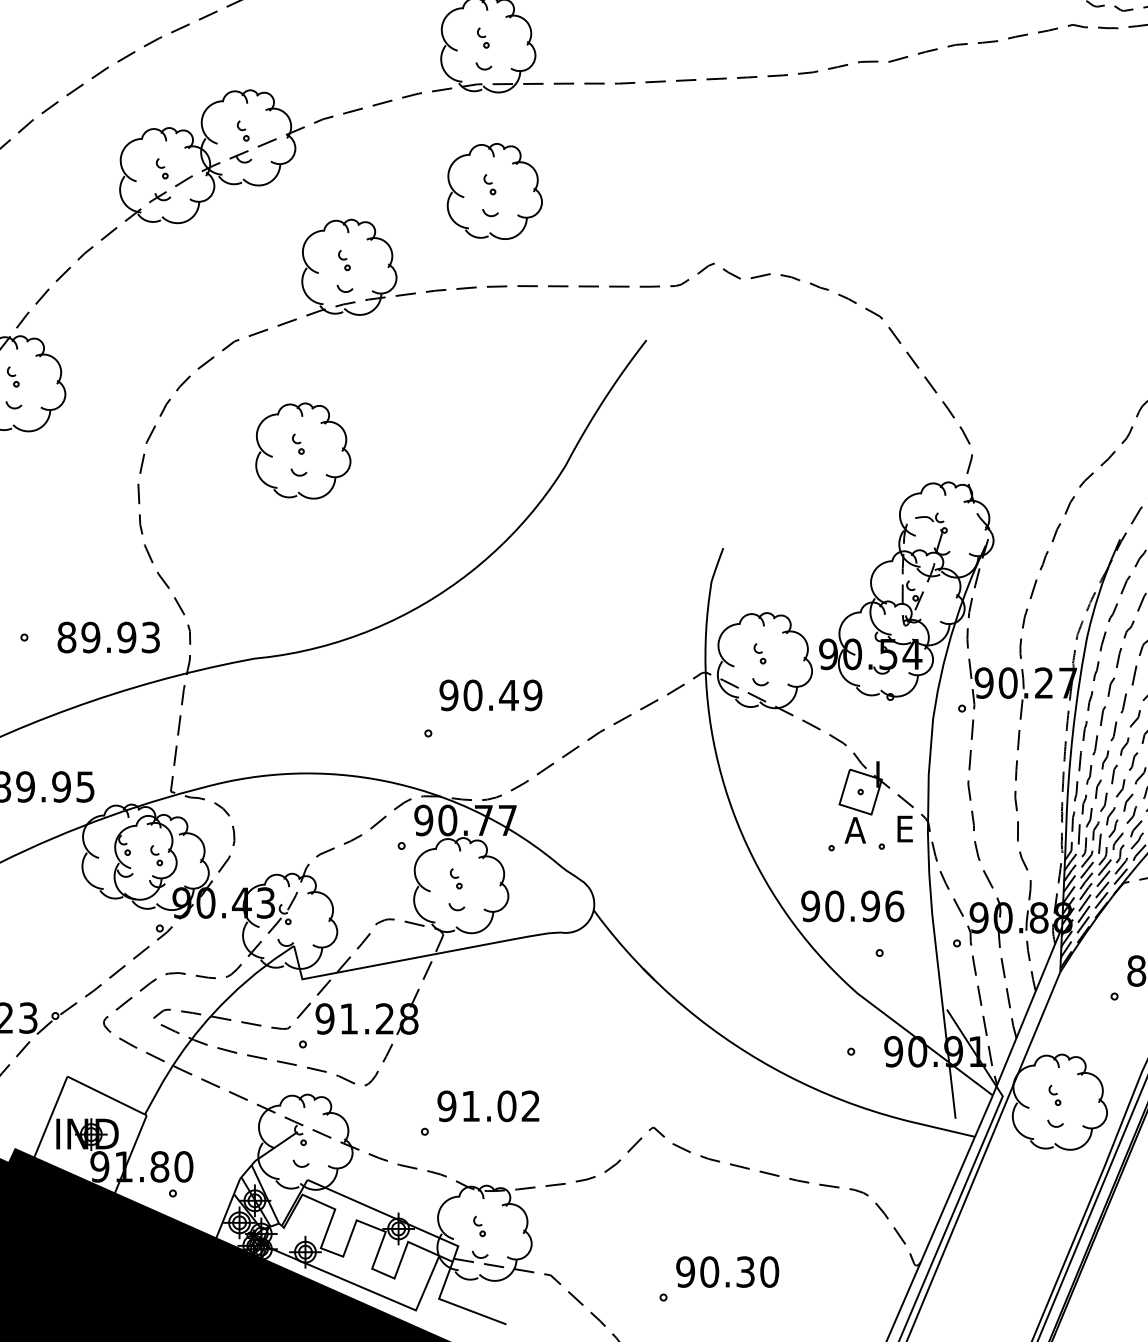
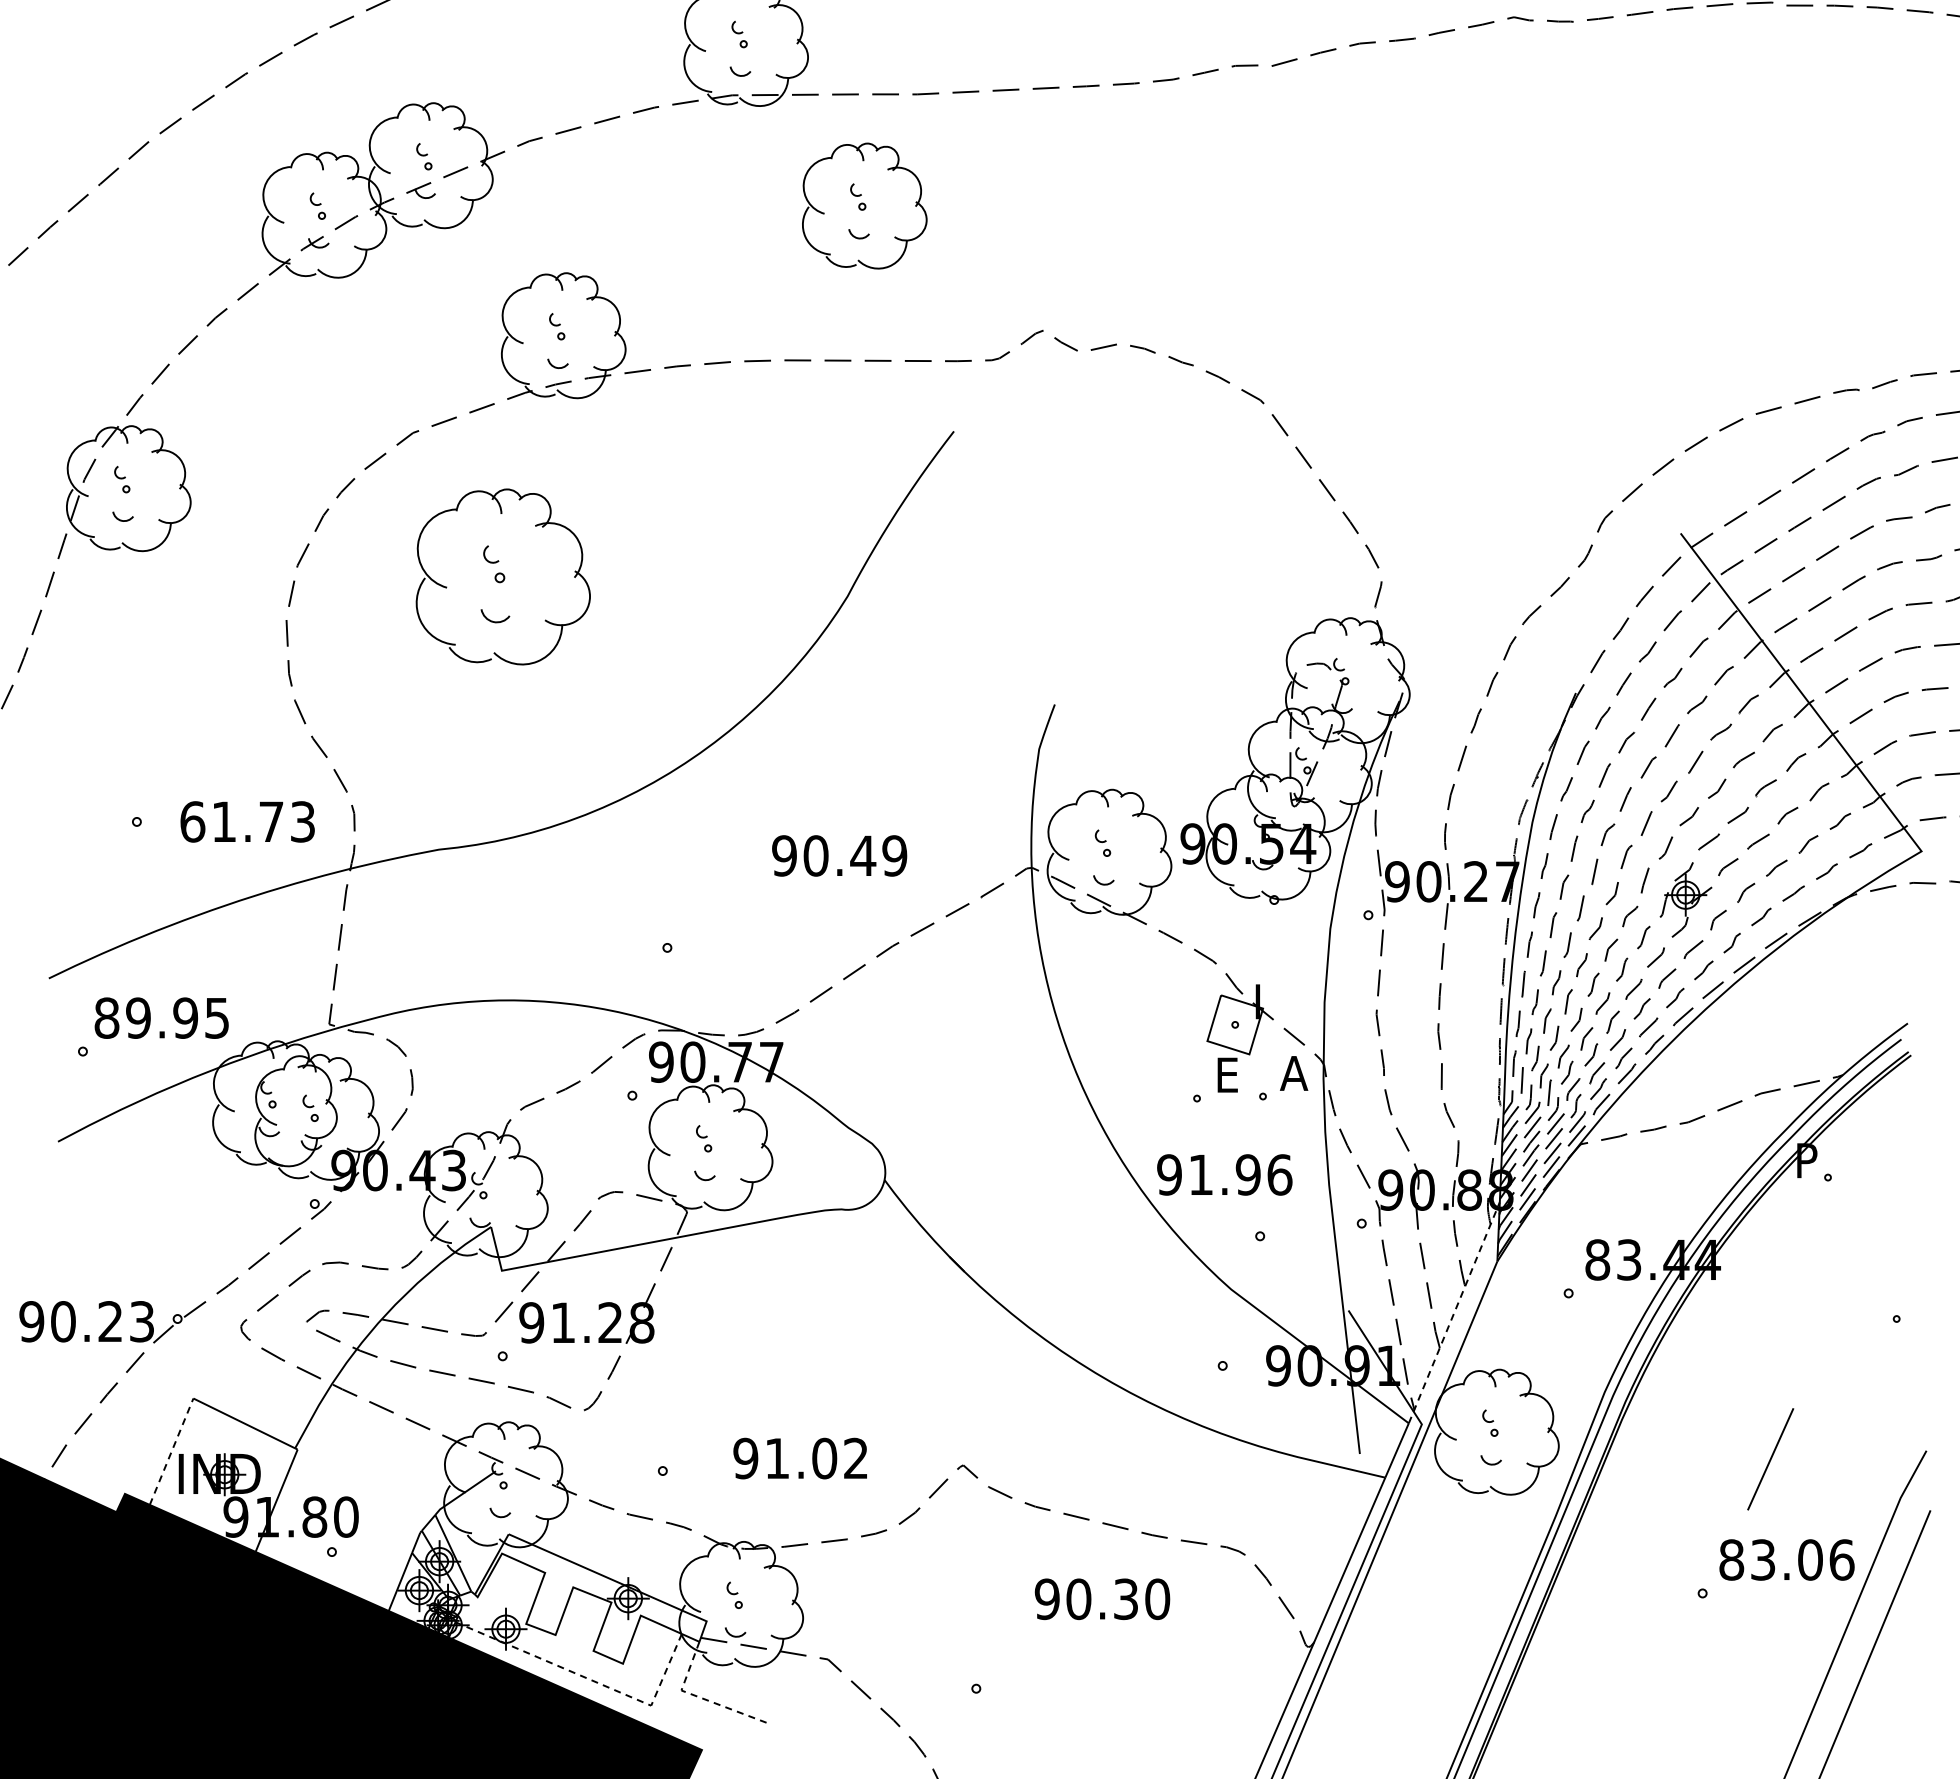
part: (494, 191) -> (864, 205), moved
part: (302, 450) -> (502, 576), size x1.4
text: (96, 637) -> (231, 821), 89.93 -> 61.73
text: (490, 695) -> (839, 855), moved
text: (855, 829) -> (1228, 1074), A -> E
text: (905, 829) -> (1293, 1073), E -> A
text: (834, 906) -> (1200, 1174), 90.96 -> 91.96
line: (1027, 1011) -> (1454, 1312), solid -> dashed
text: (487, 1106) -> (799, 1458), moved
line: (50, 1116) -> (171, 1451), solid -> dashed
text: (727, 1272) -> (1102, 1599), moved
line: (369, 1290) -> (589, 1679), solid -> dashed
line: (454, 1304) -> (701, 1697), solid -> dashed

